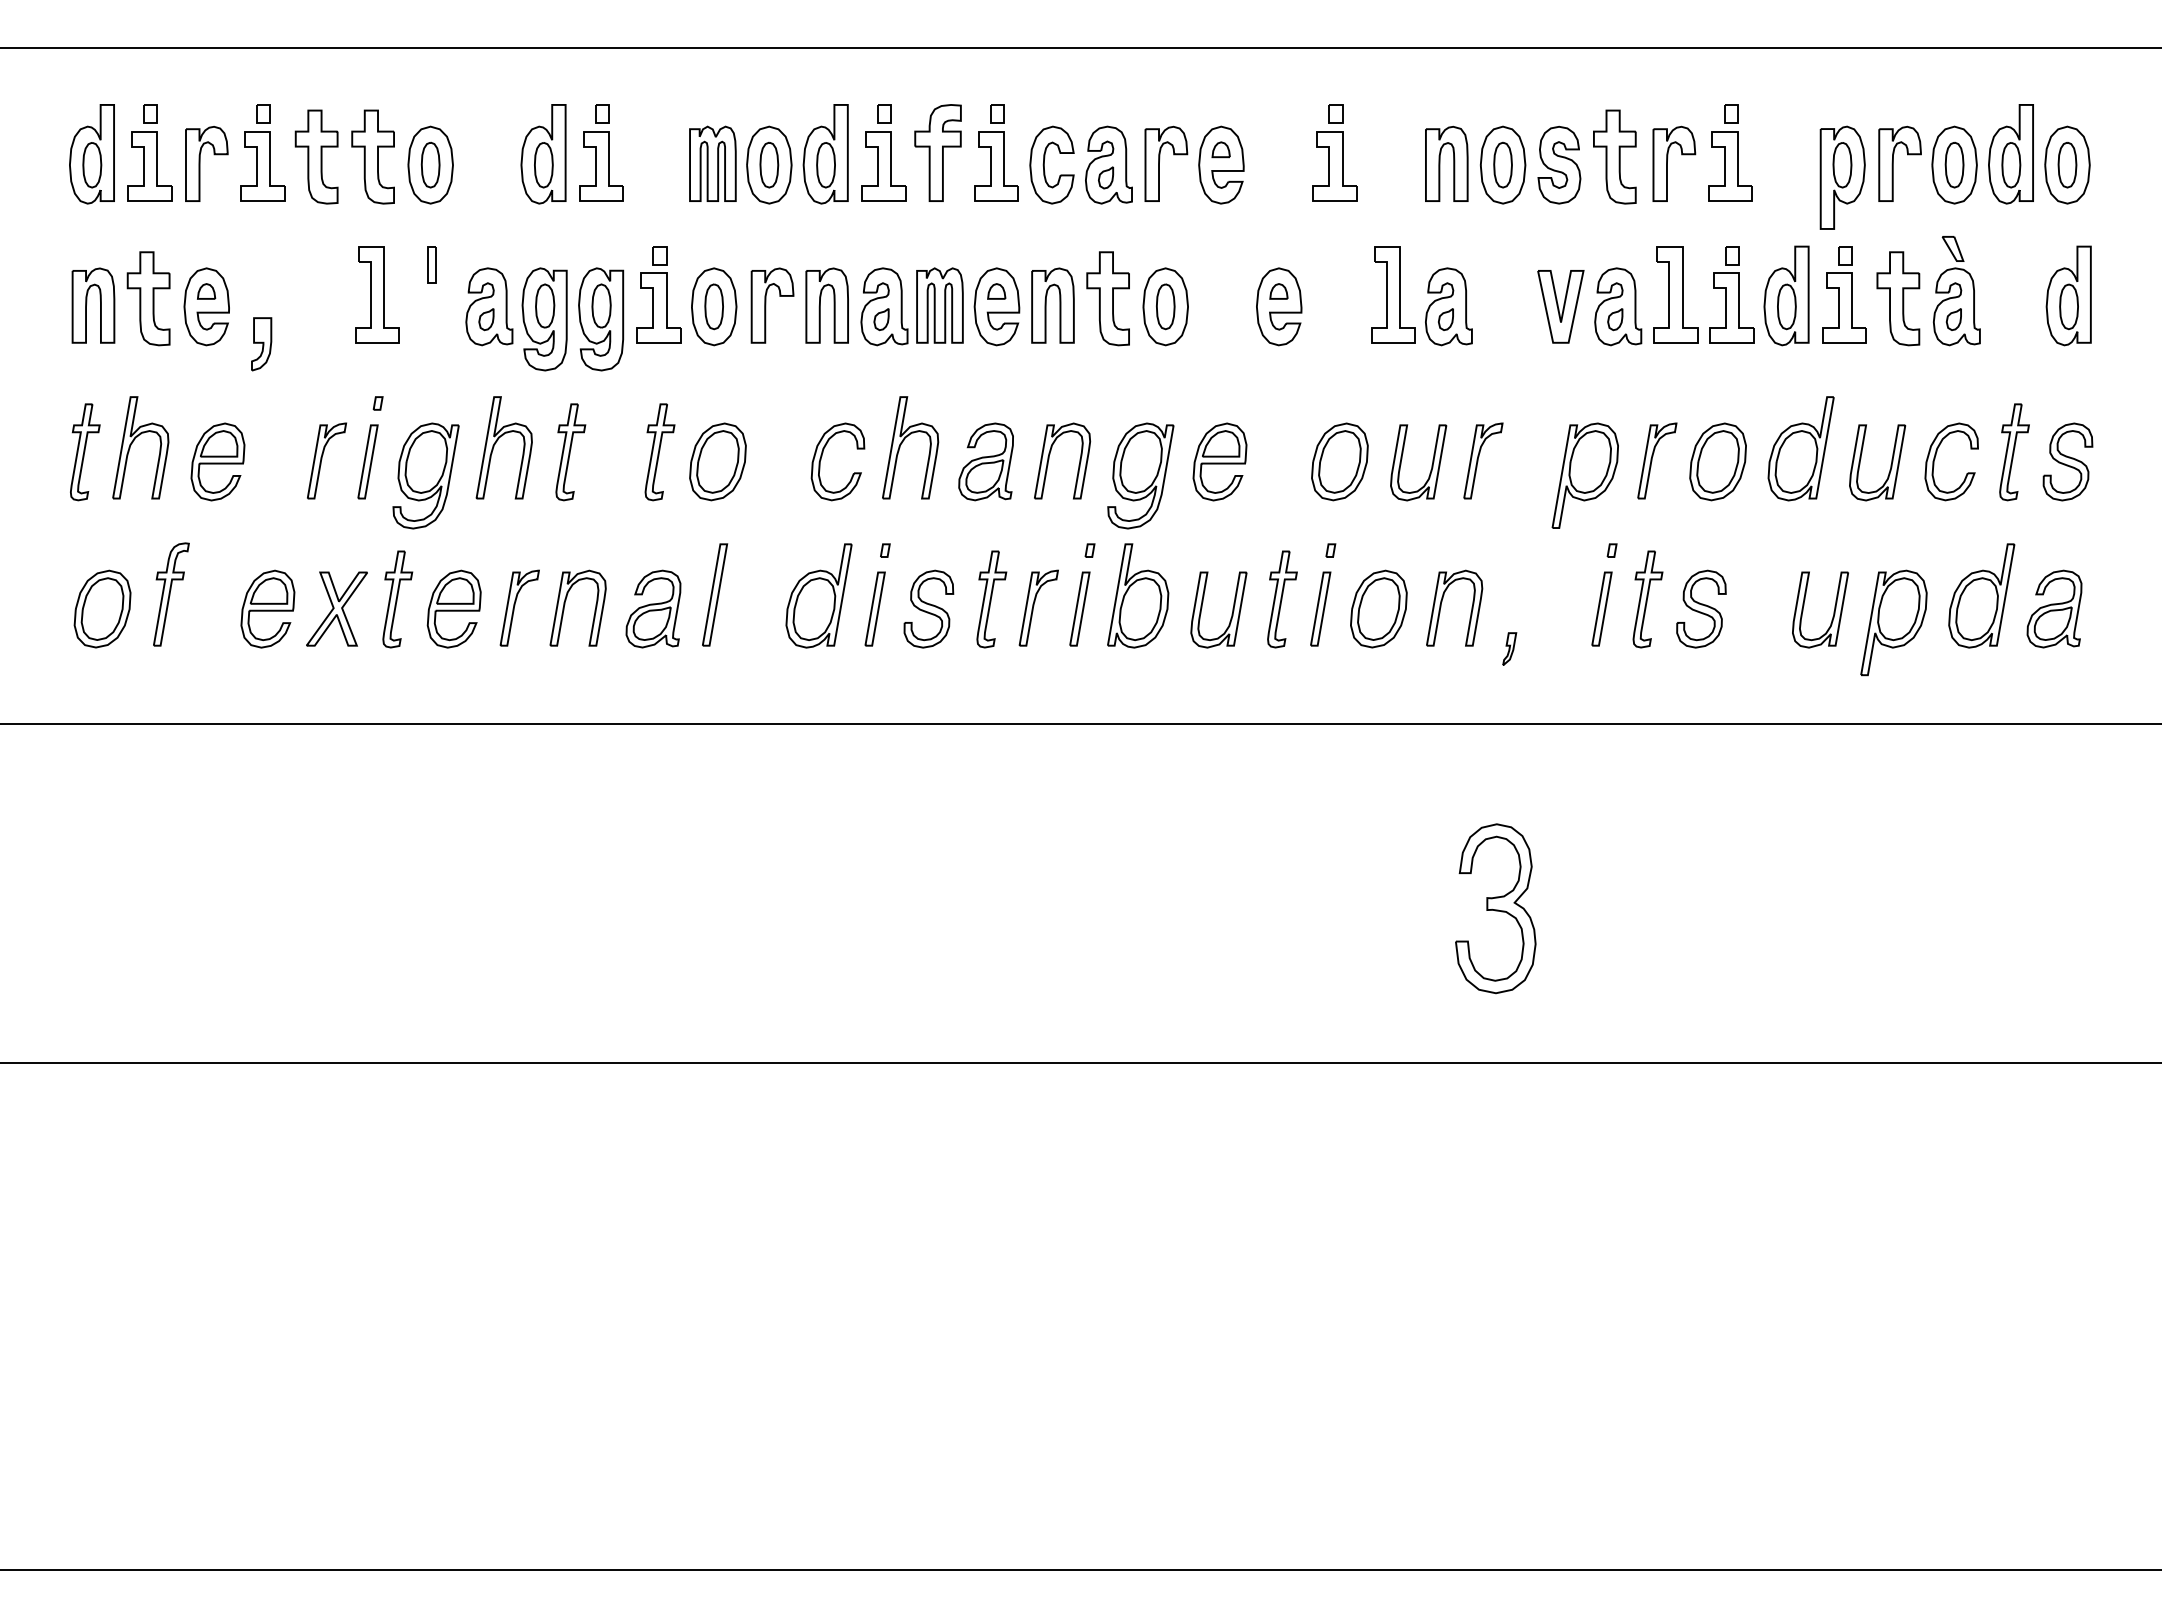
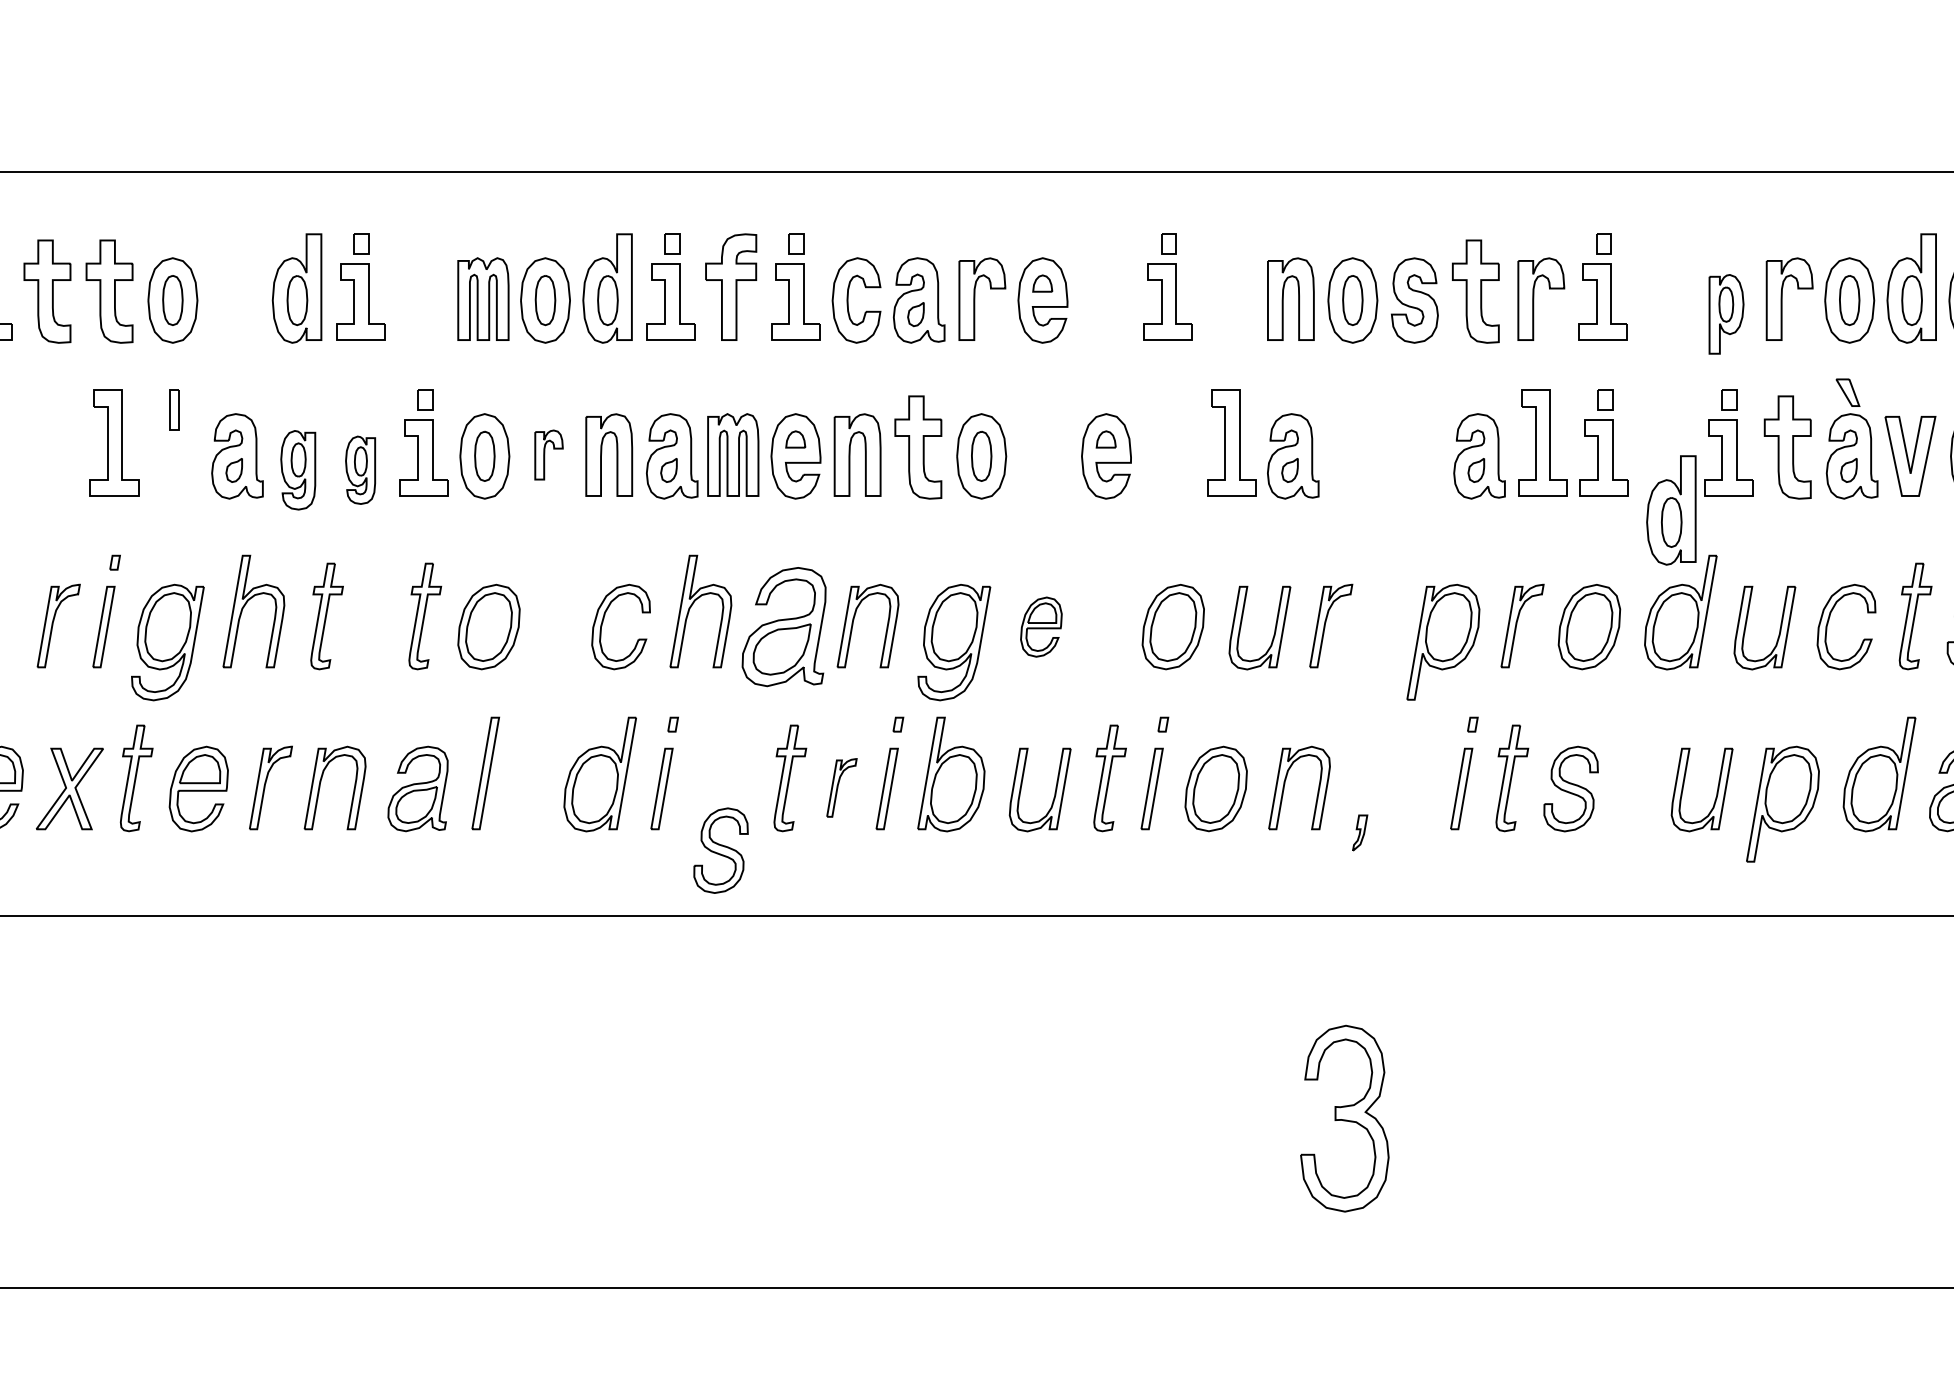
part: (1842, 177) -> (1726, 314), size x0.7
part: (1786, 295) -> (1671, 509), moved
part: (772, 305) -> (549, 454), size x0.6
part: (1560, 306) -> (1910, 456), moved
part: (544, 319) -> (298, 470), size x0.7
part: (601, 319) -> (360, 470), size x0.6
part: (985, 461) -> (783, 626), size x1.4
part: (1219, 461) -> (1040, 626), size x0.7
part: (1038, 607) -> (841, 787), size x0.7
part: (928, 608) -> (720, 849), moved

